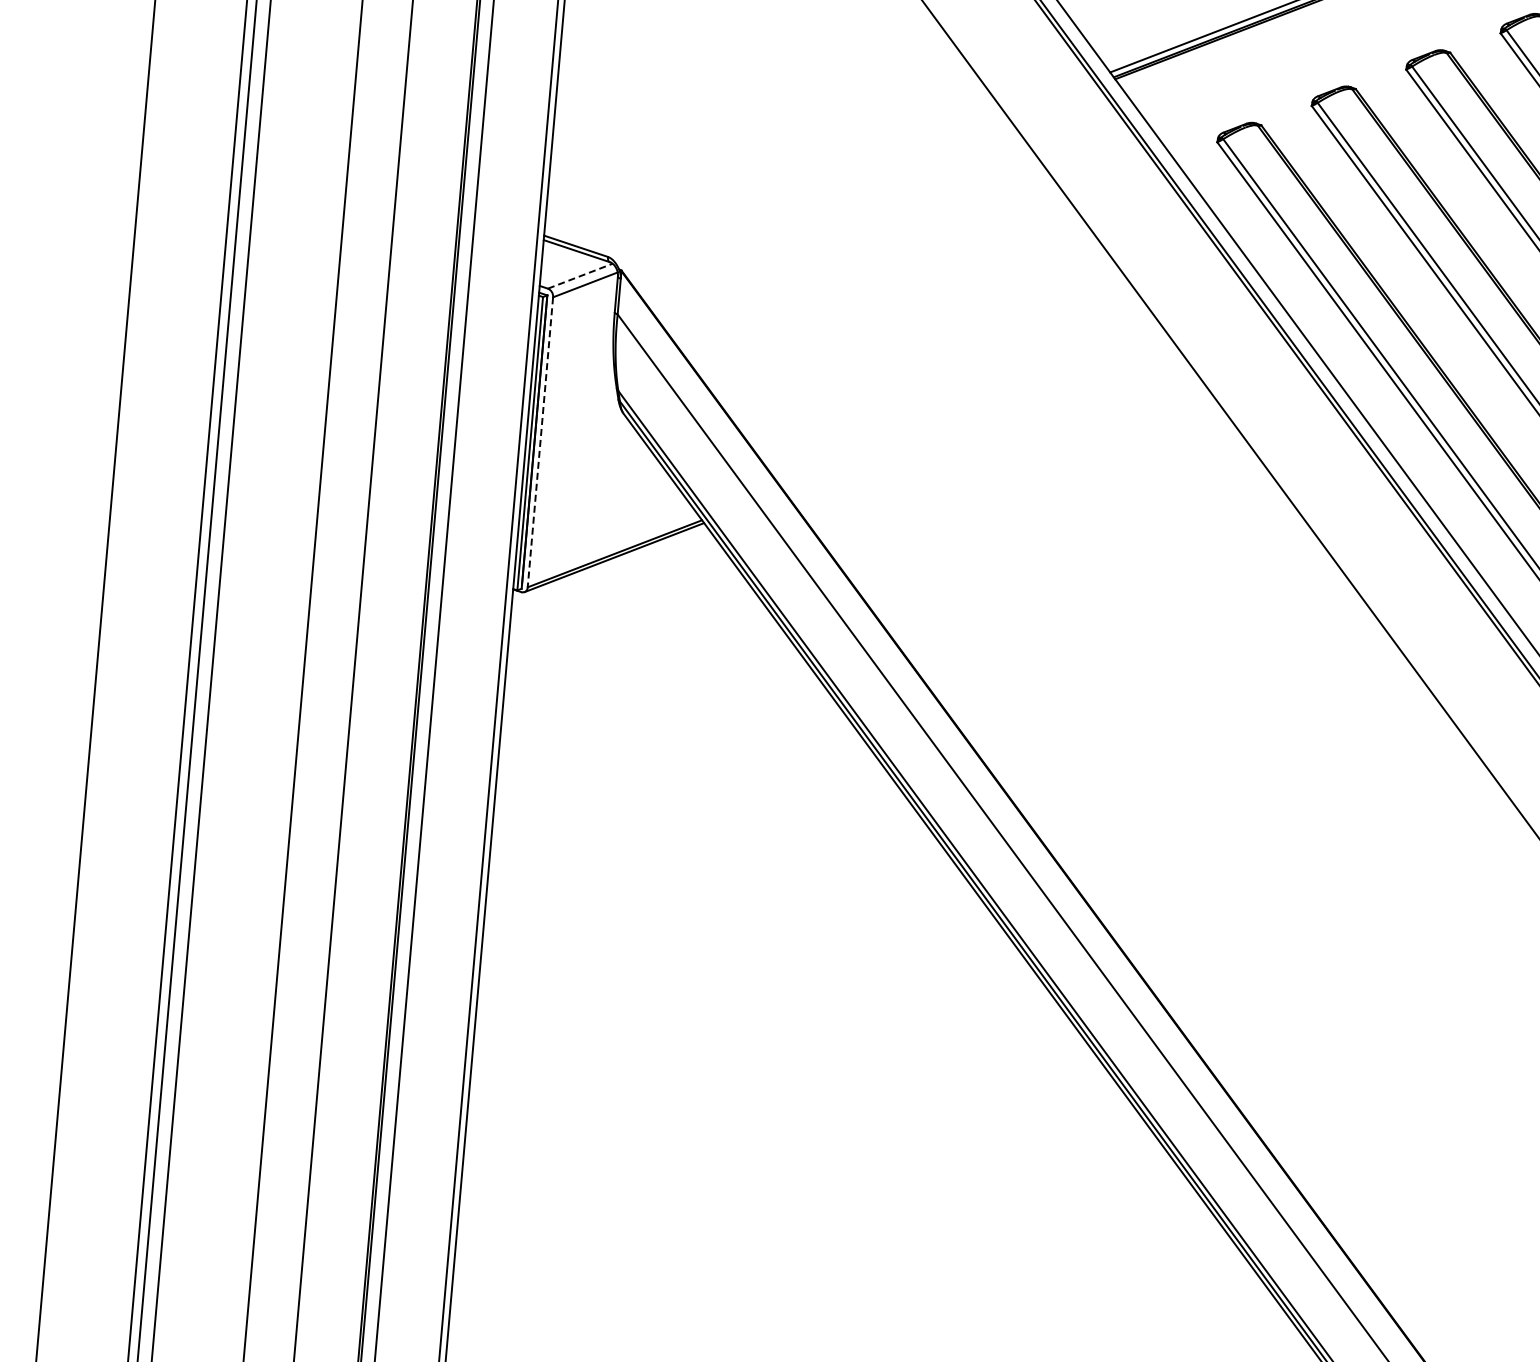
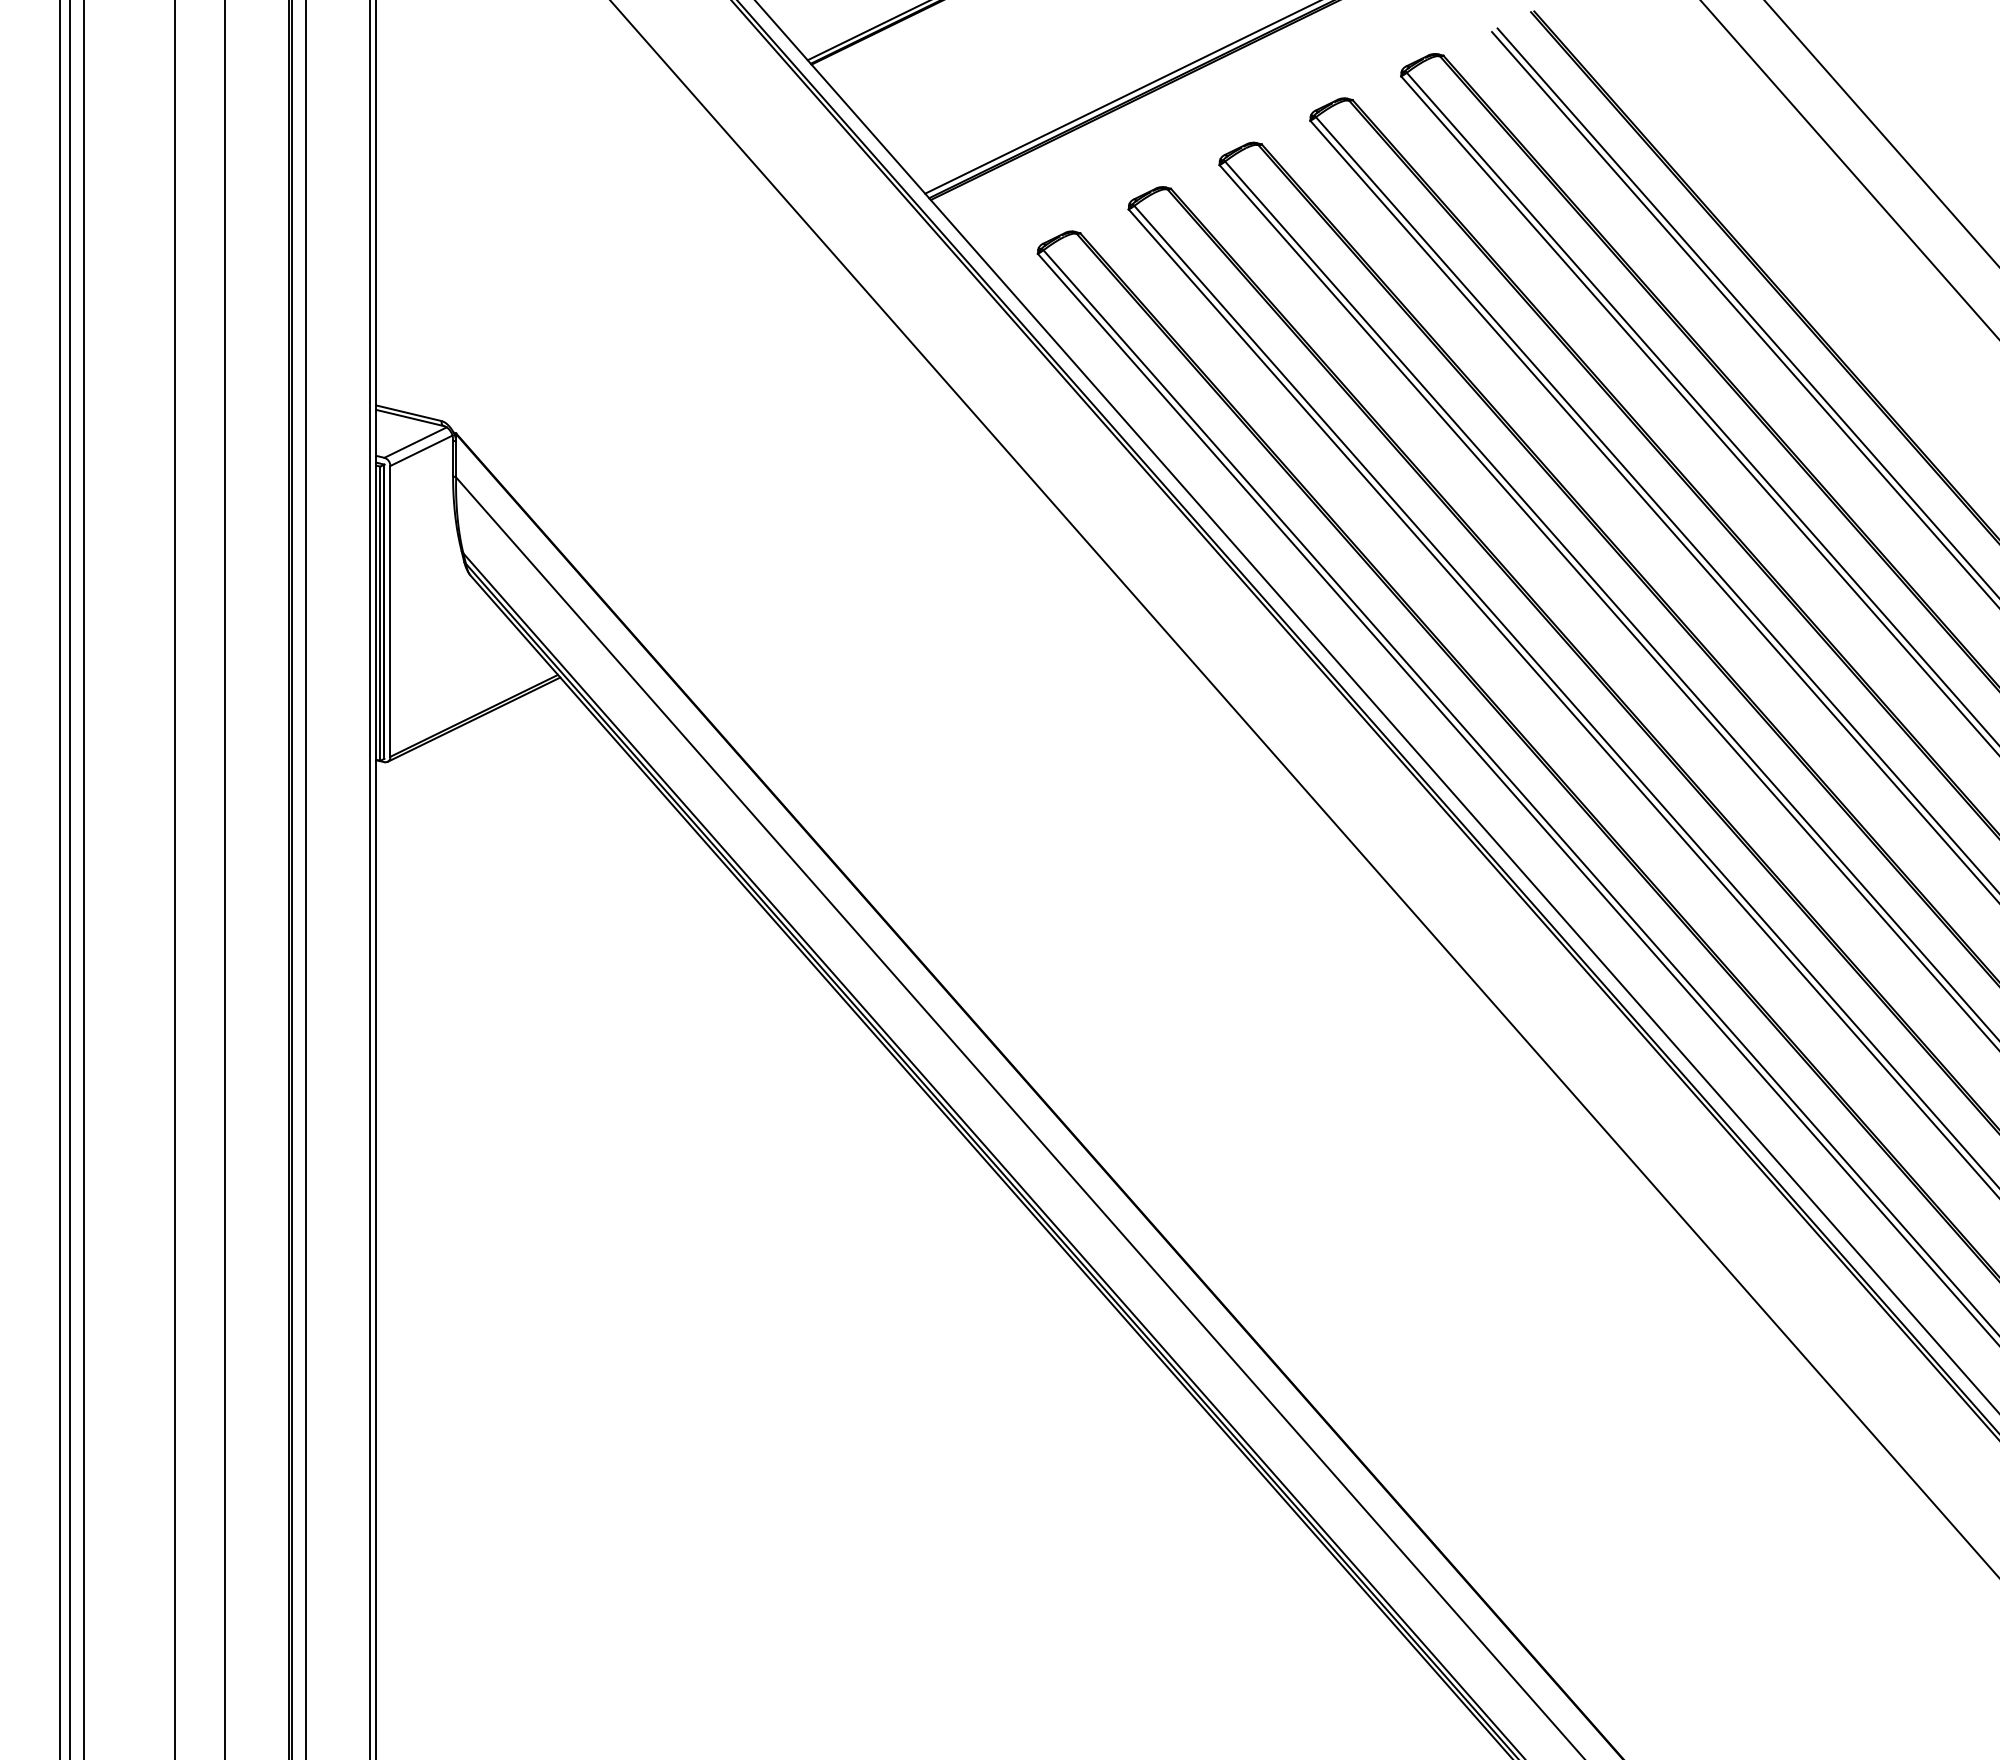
line: (580, 276) -> (415, 442), dashed -> solid
line: (540, 442) -> (390, 611), dashed -> solid

